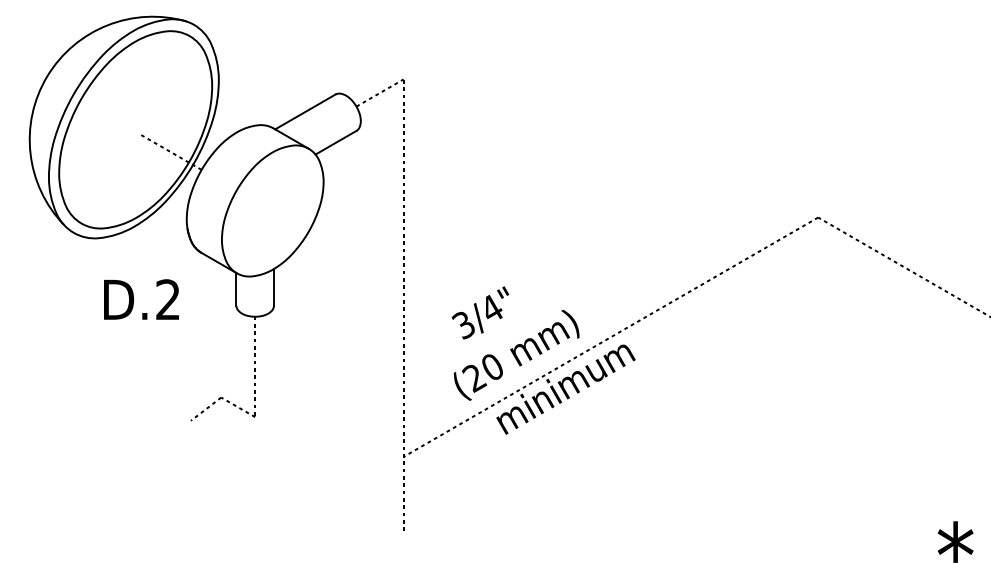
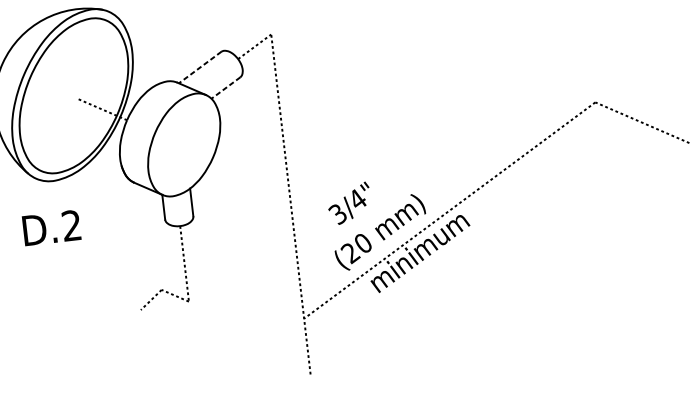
line: (305, 111) -> (200, 67), solid -> dashed
line: (336, 142) -> (226, 87), solid -> dashed
text: (141, 299) -> (51, 227), moved

